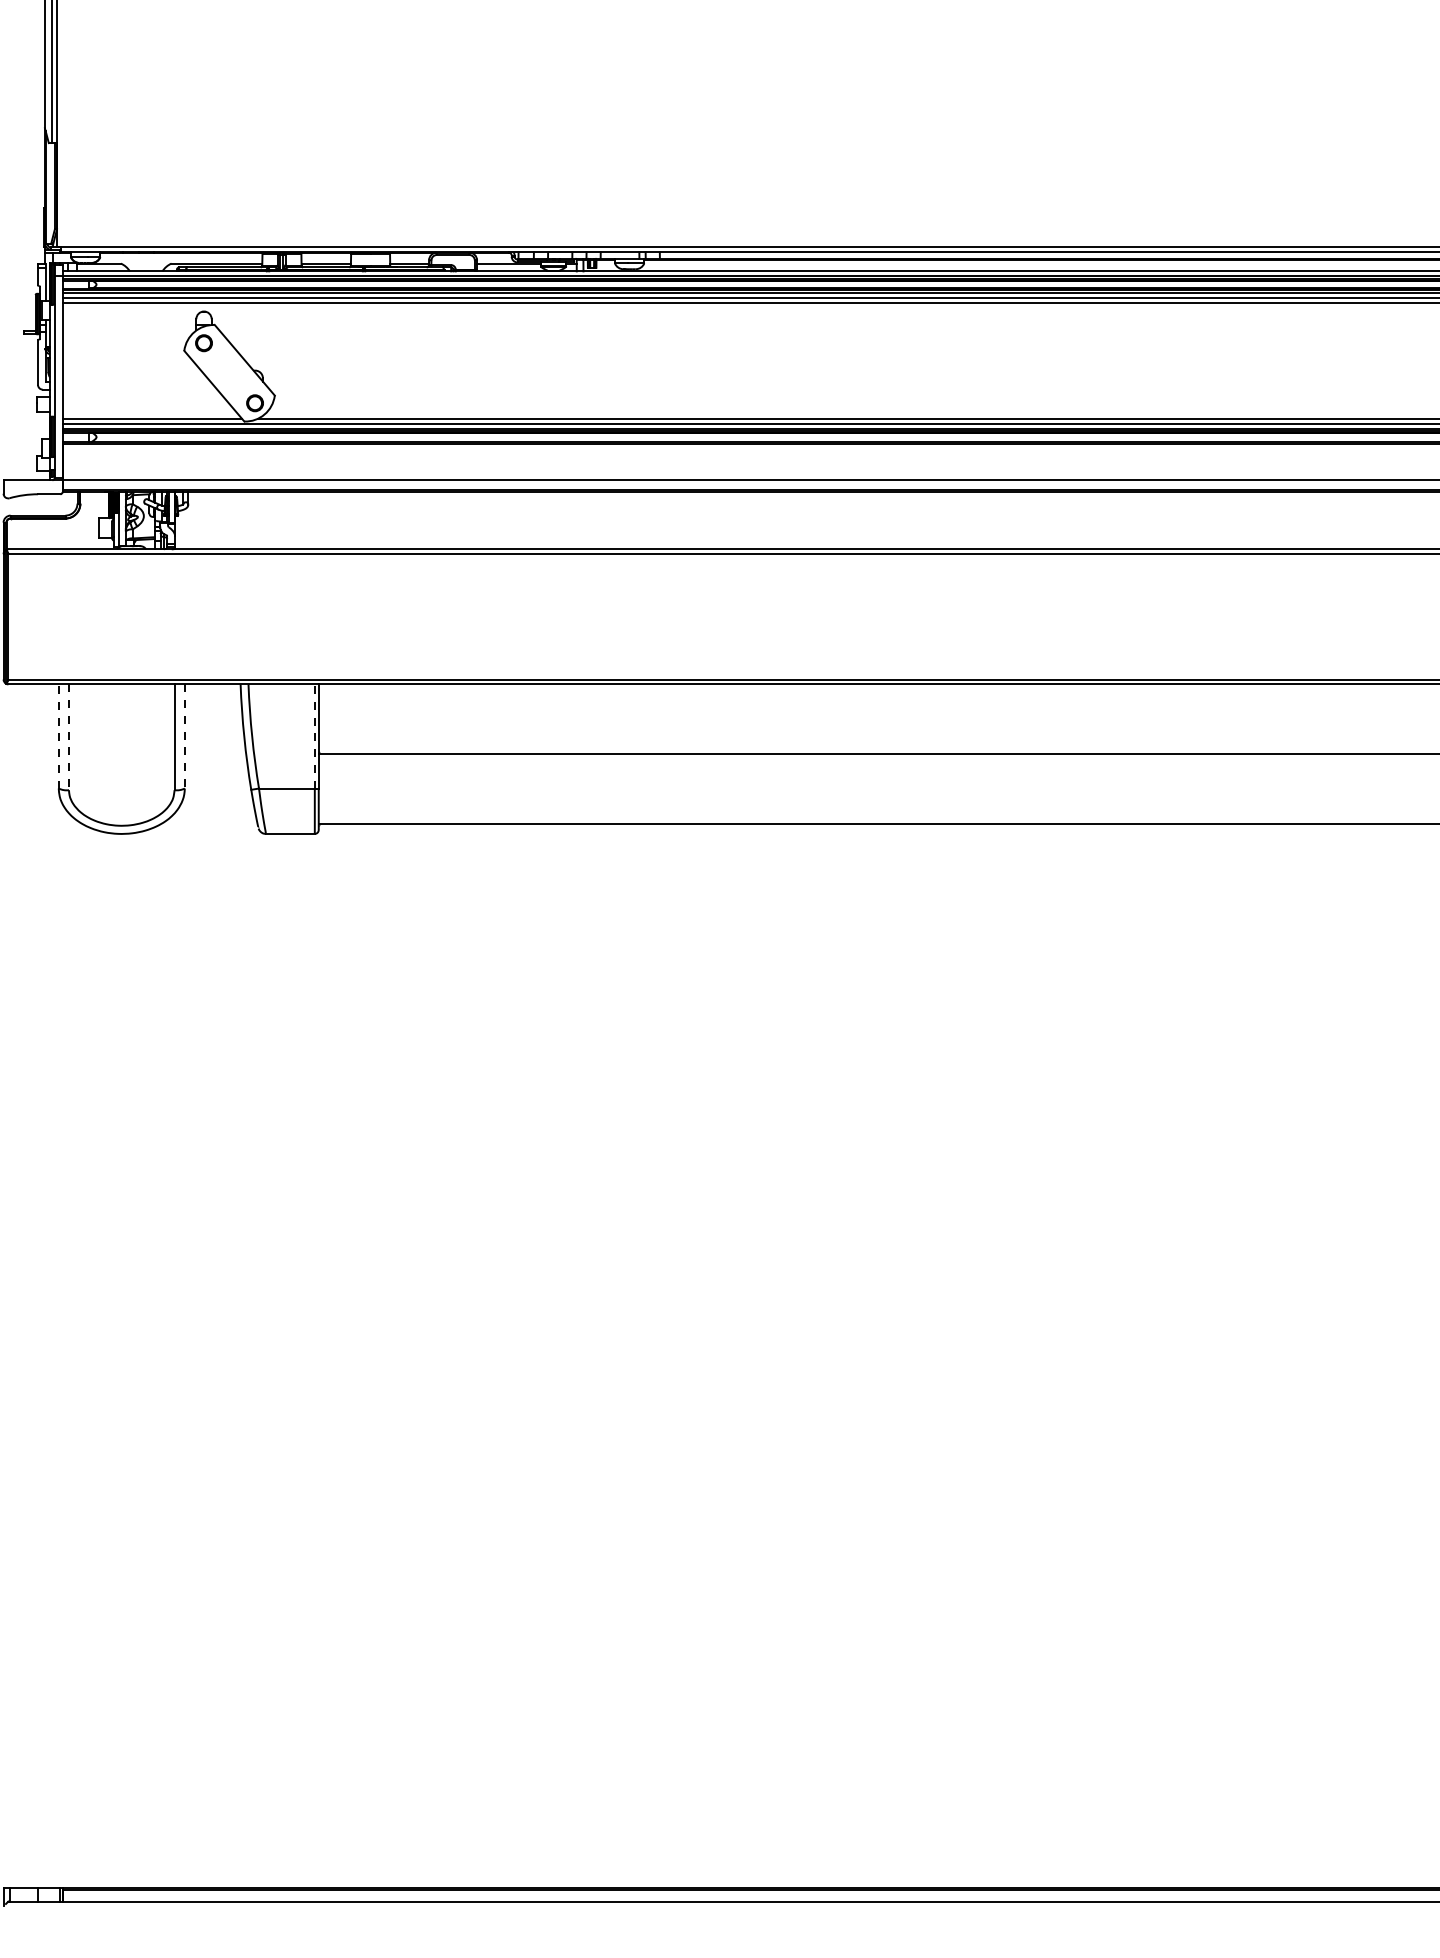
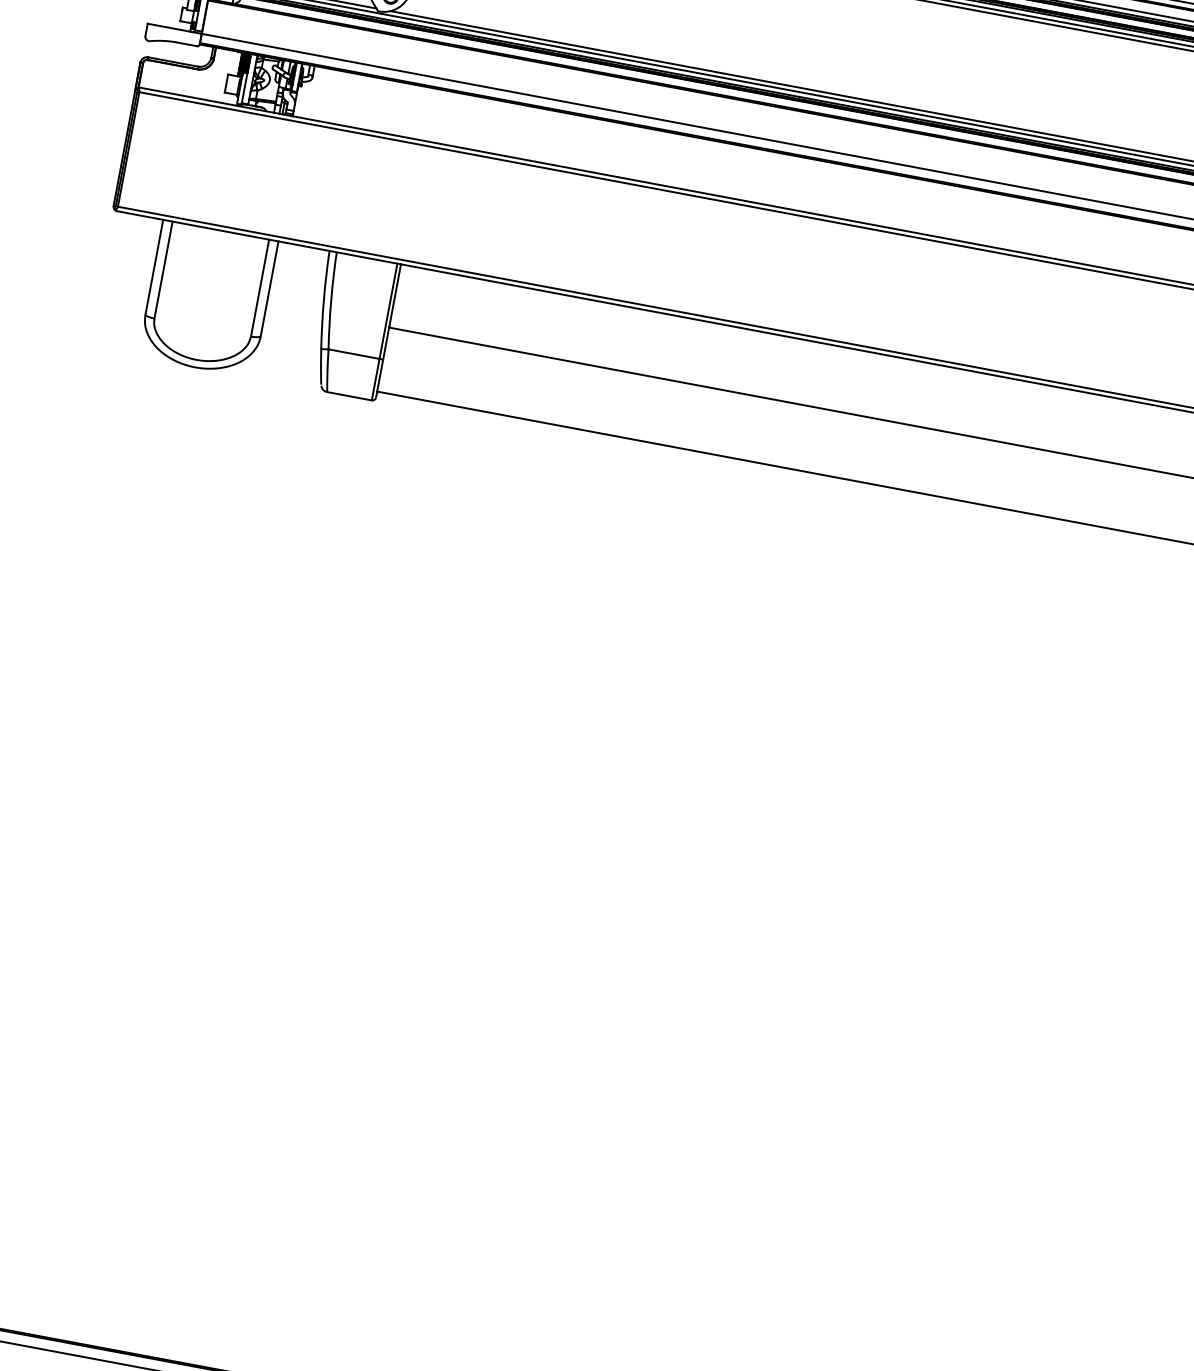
line: (58, 735) -> (154, 266), dashed -> solid
line: (314, 735) -> (388, 310), dashed -> solid
line: (184, 736) -> (269, 289), dashed -> solid
line: (68, 737) -> (163, 270), dashed -> solid

